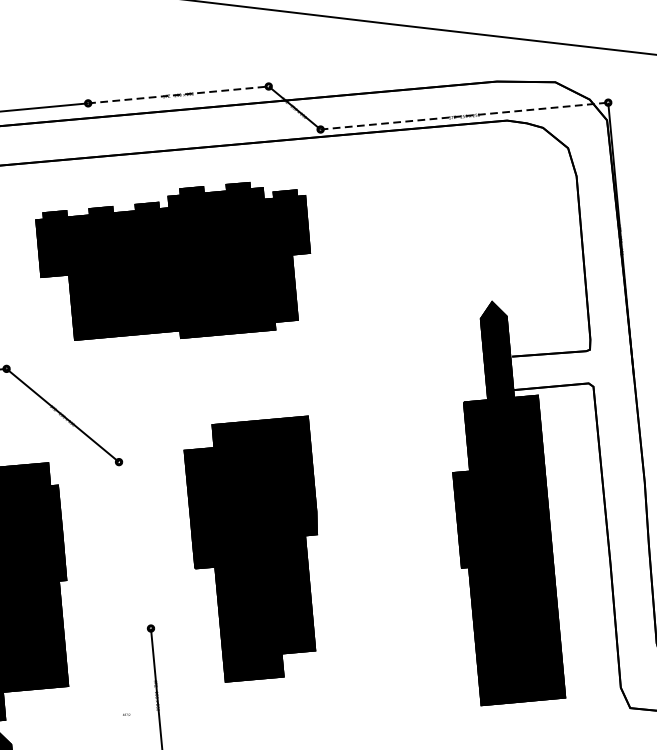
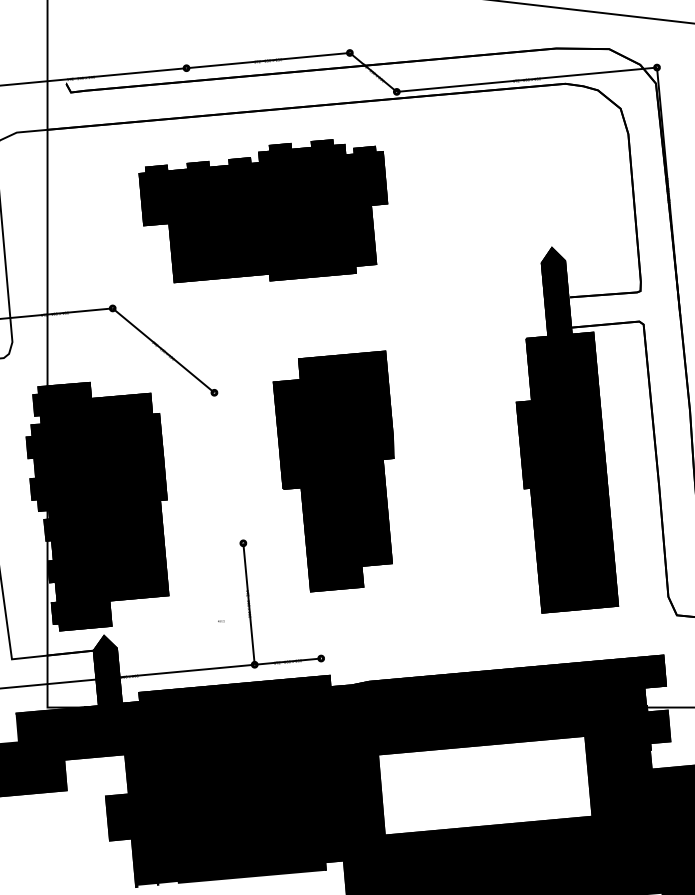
line: (178, 94) -> (268, 60), dashed -> solid
line: (463, 115) -> (526, 79), dashed -> solid

